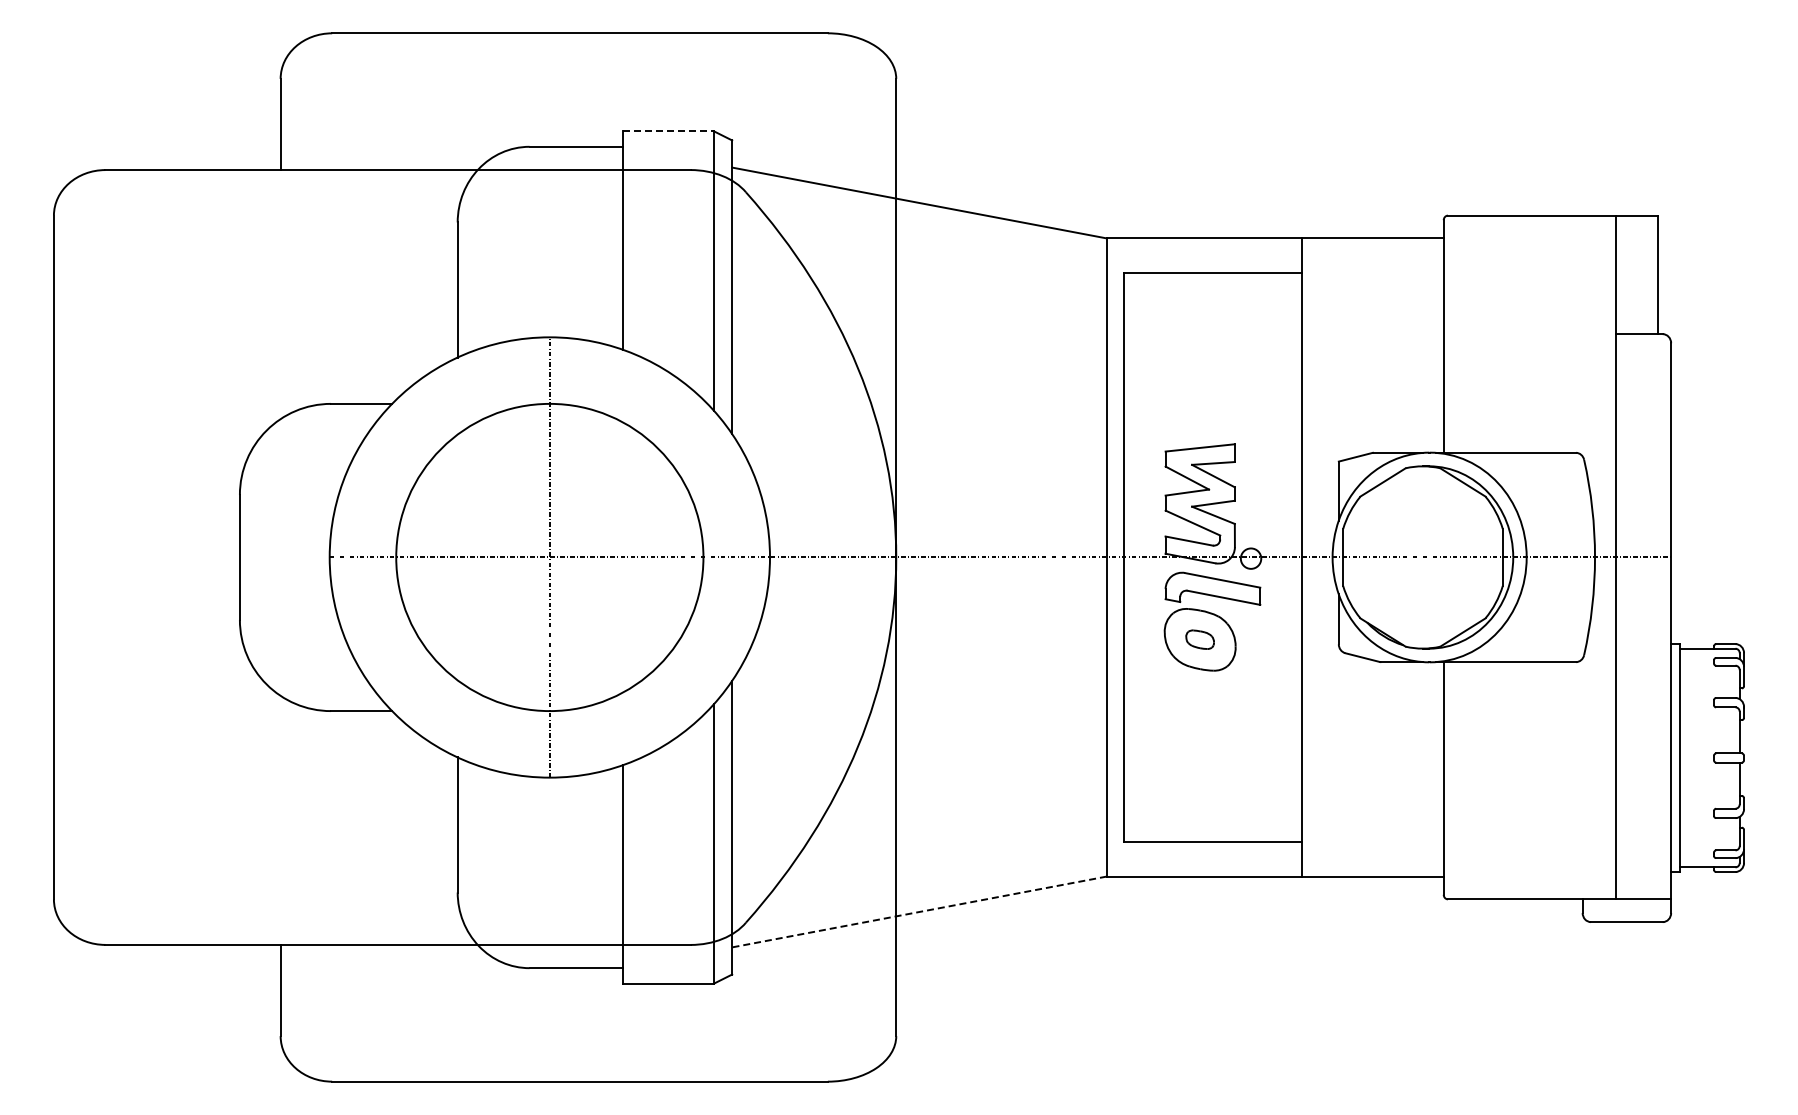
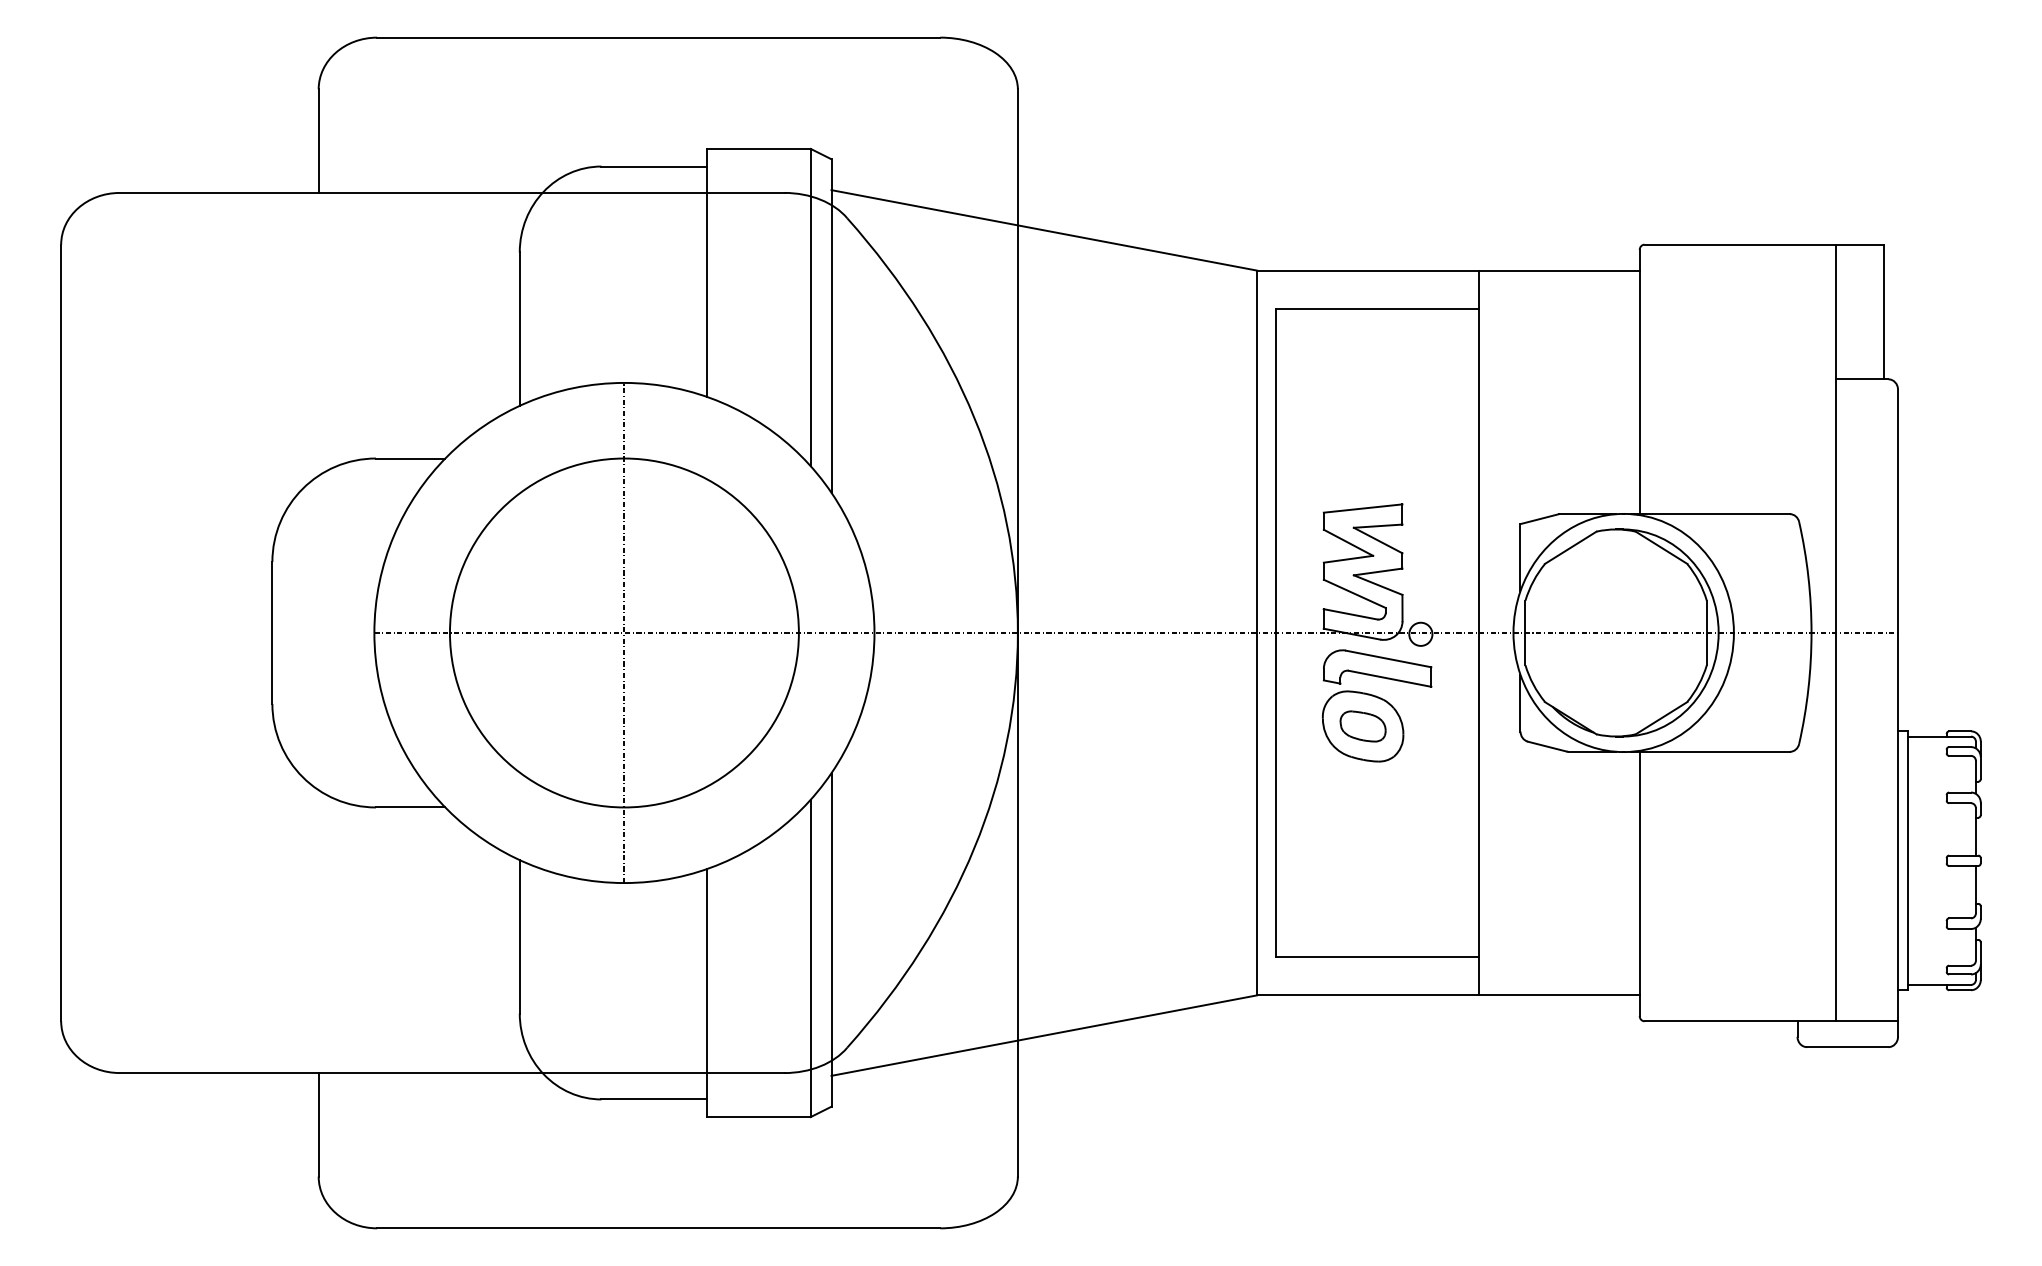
line: (668, 131) -> (759, 149), dashed -> solid
part: (1199, 639) -> (1362, 726), size x1.43
line: (919, 911) -> (1044, 1035), dashed -> solid

